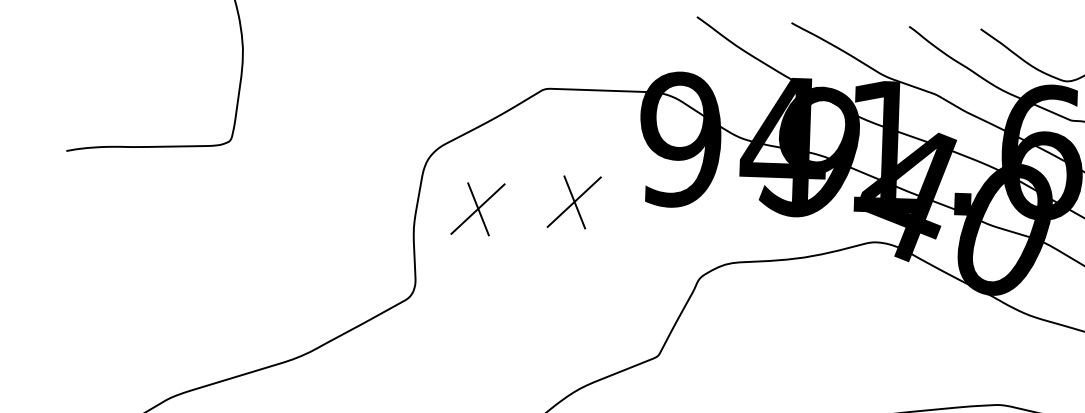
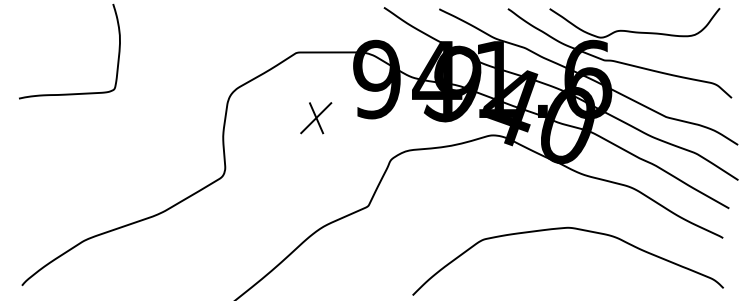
part: (478, 209) -> (260, 124), removed

